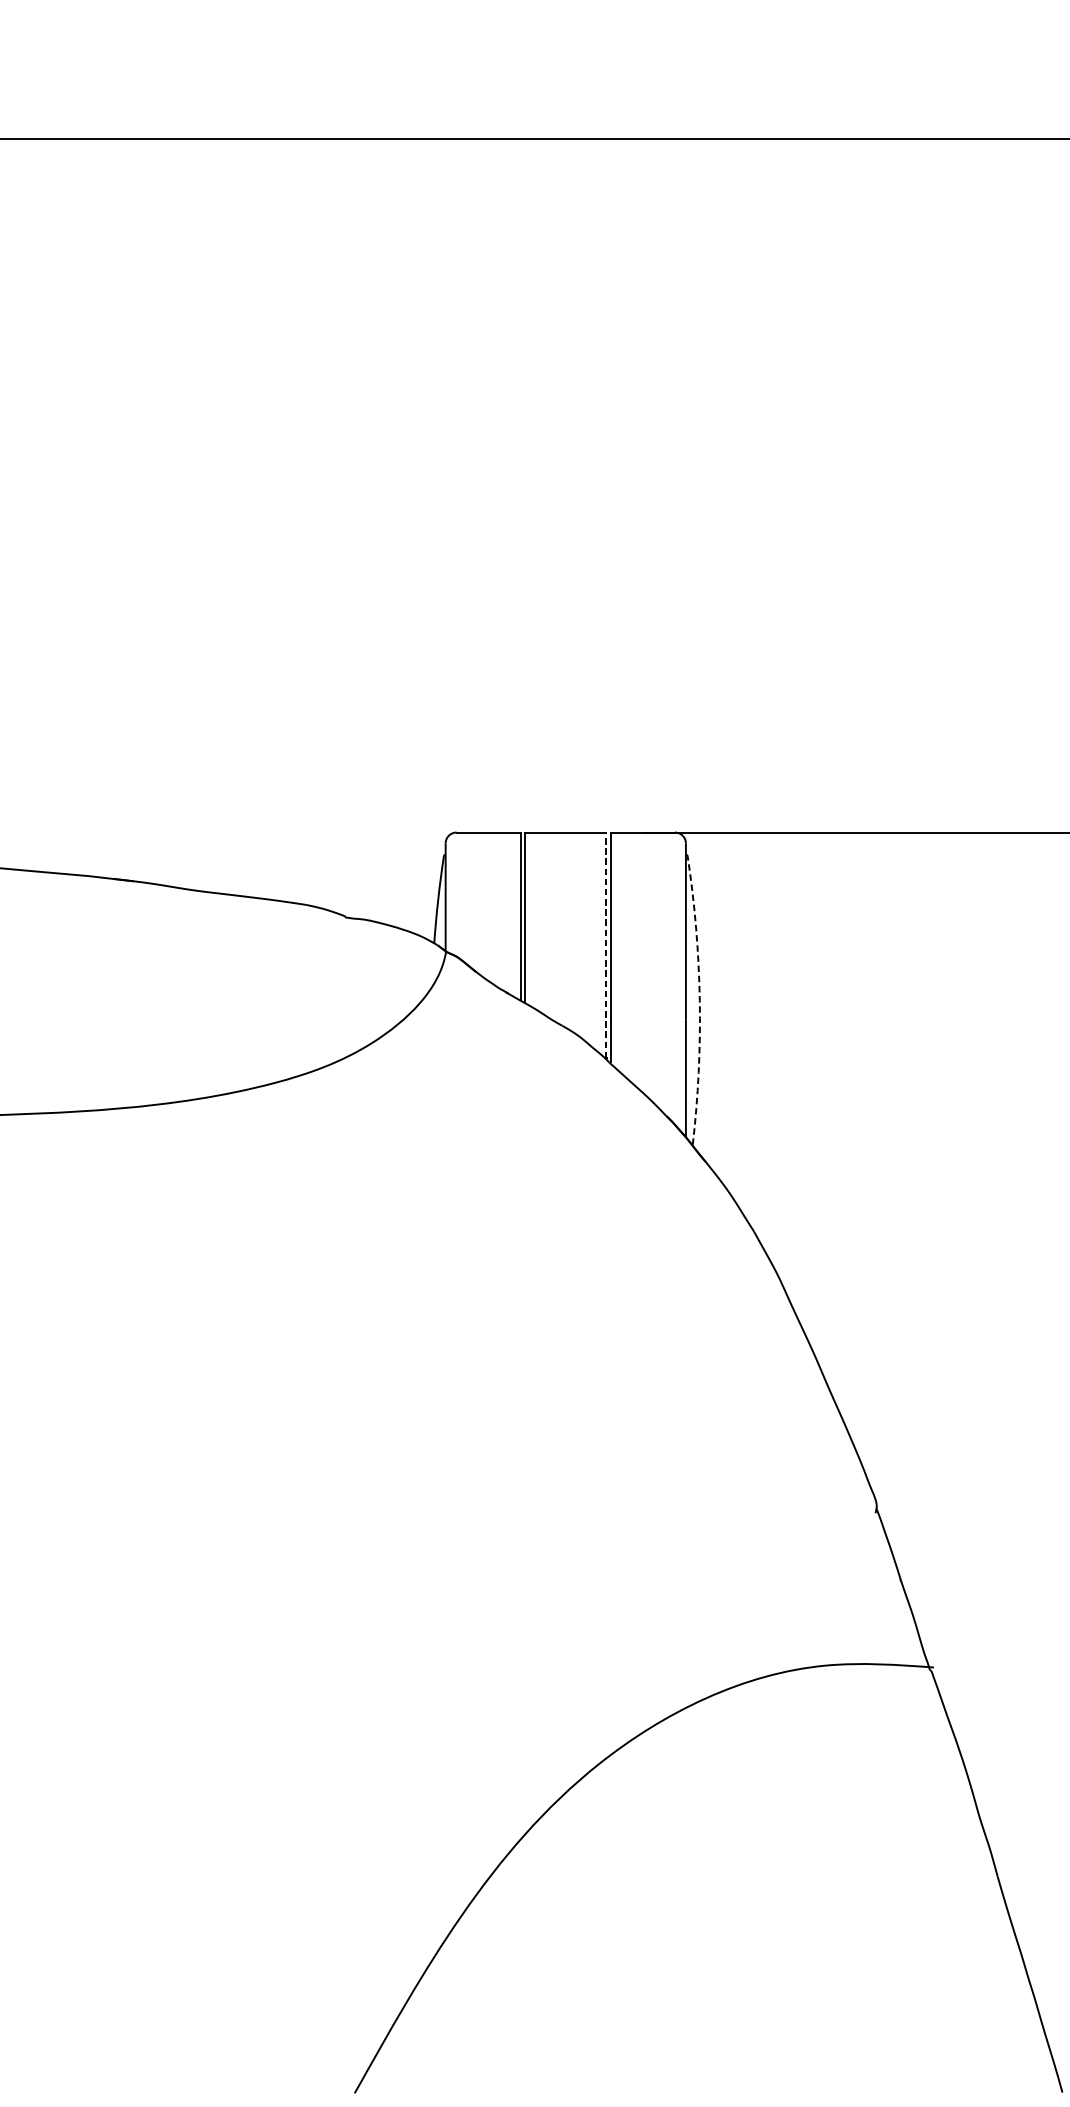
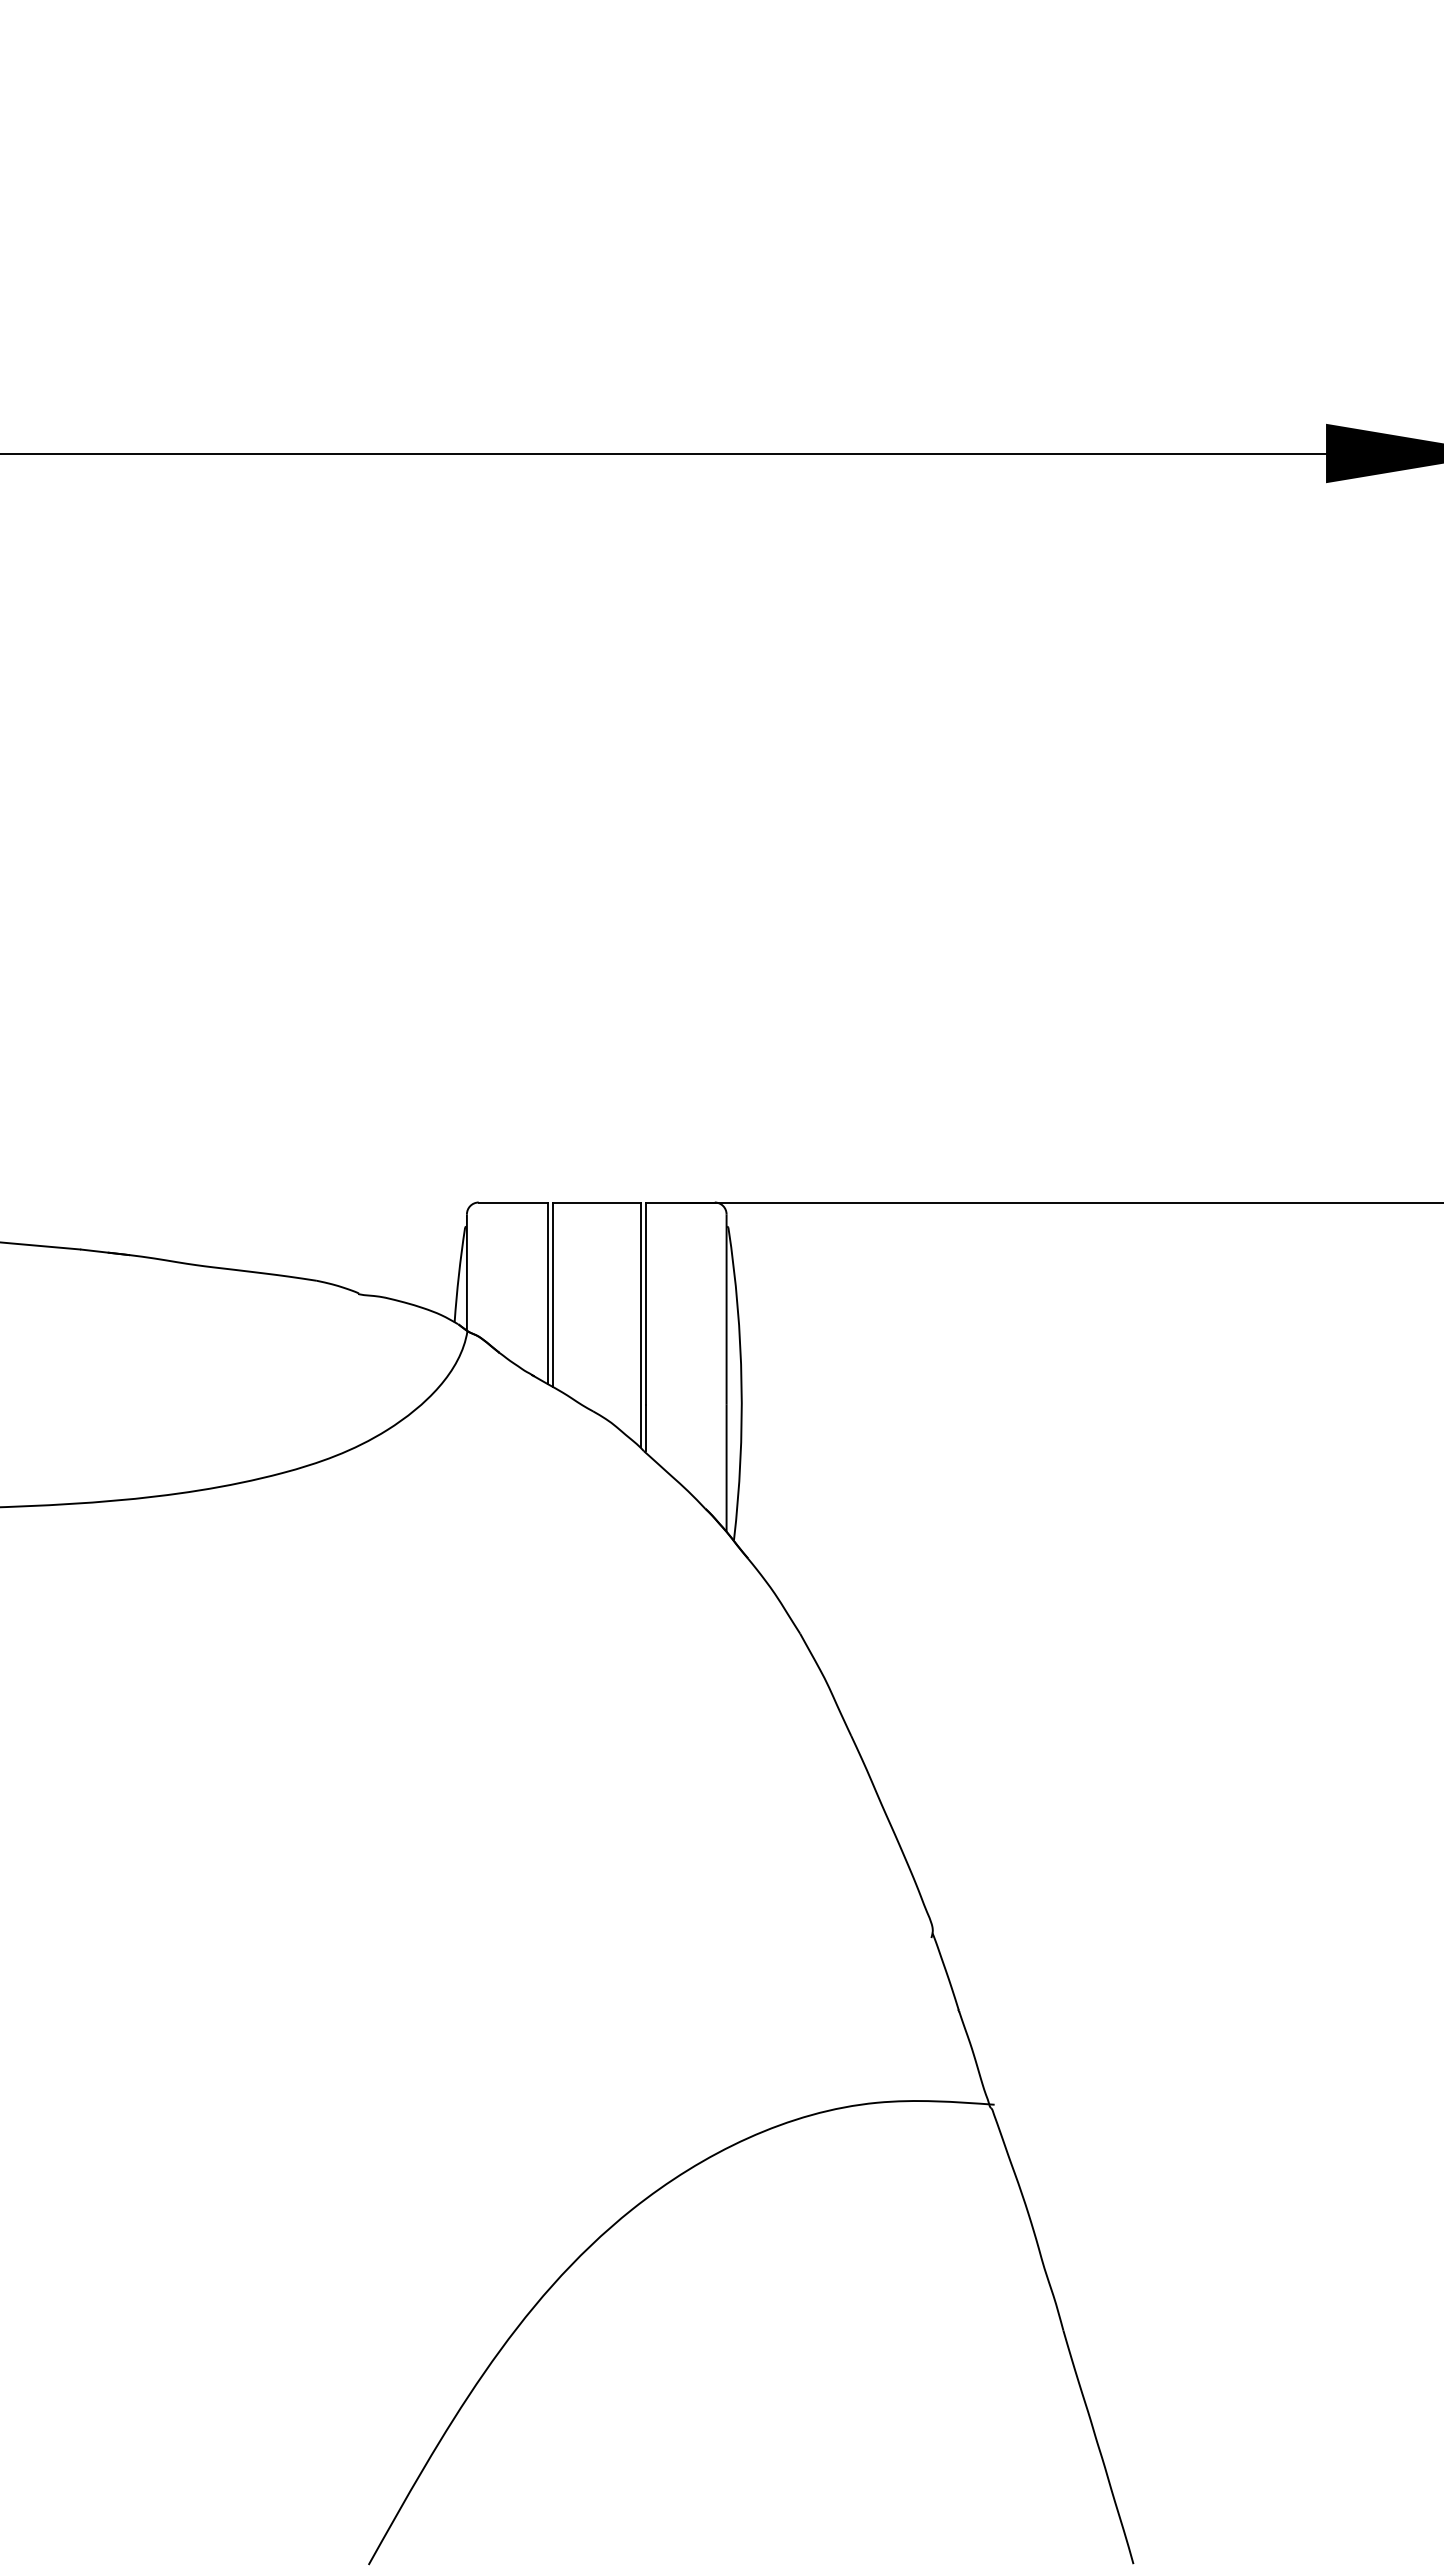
line: (606, 945) -> (640, 1324), dashed -> solid
arc: (699, 1000) -> (741, 1383), dashed -> solid

